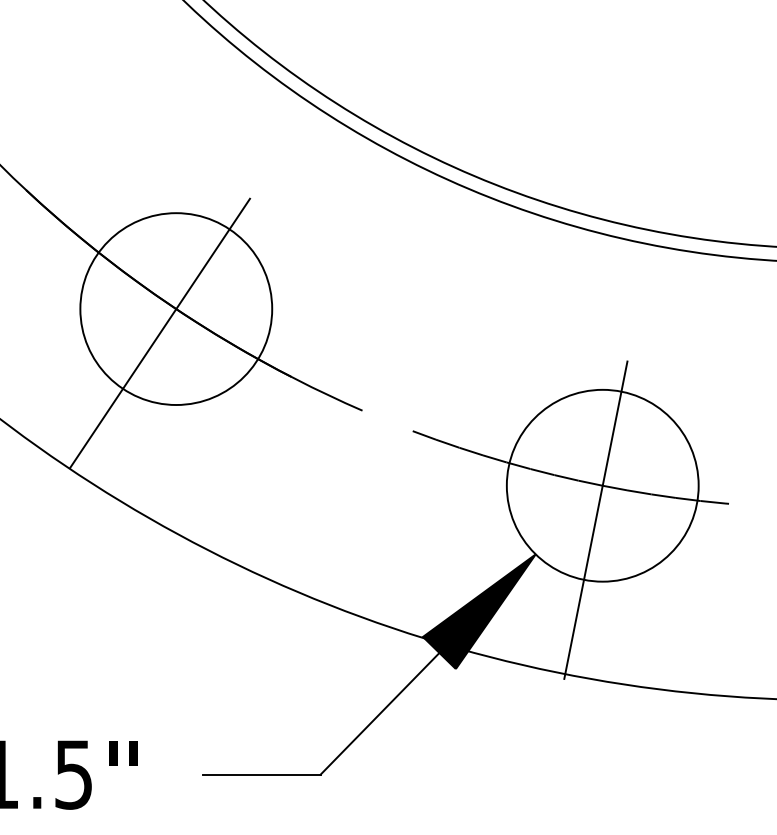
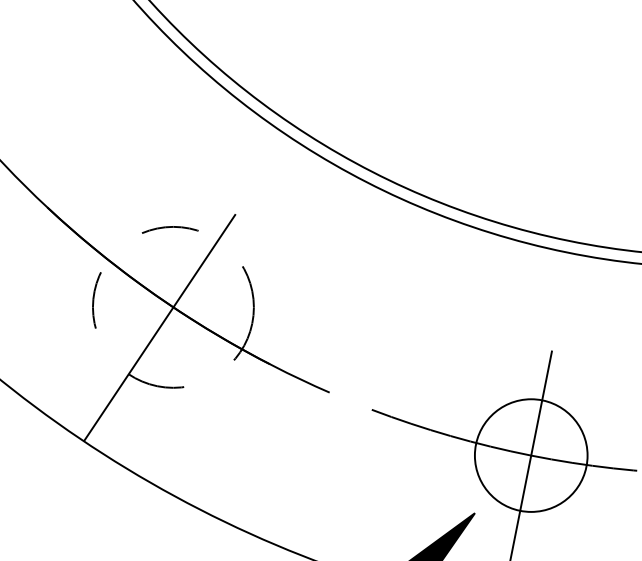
circle: (176, 309) -> (173, 307), solid -> dashed
circle: (602, 485) -> (531, 455), size x0.7

